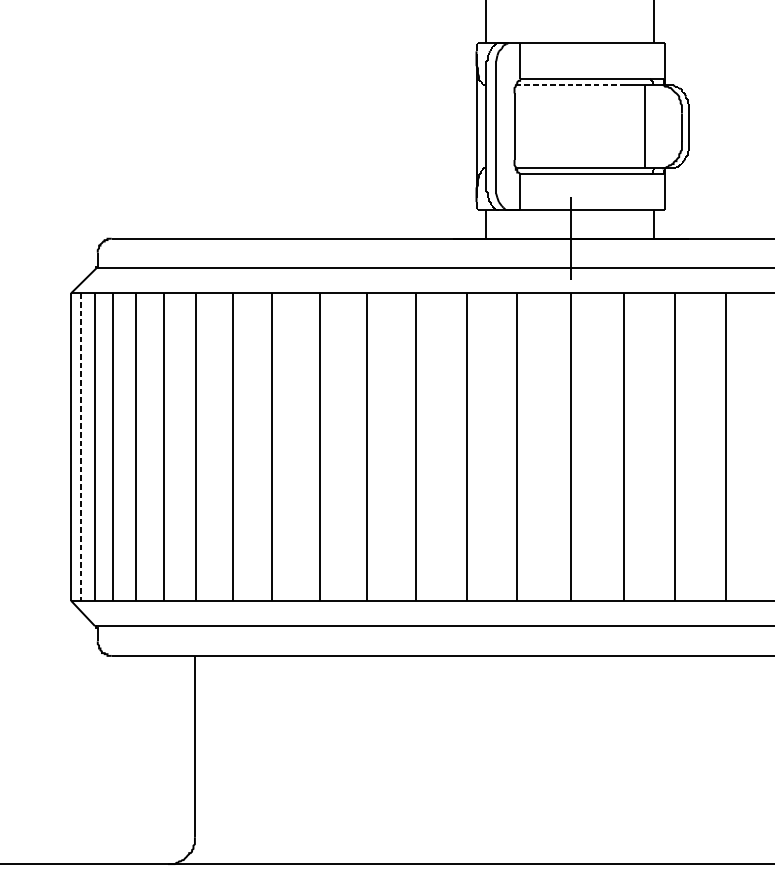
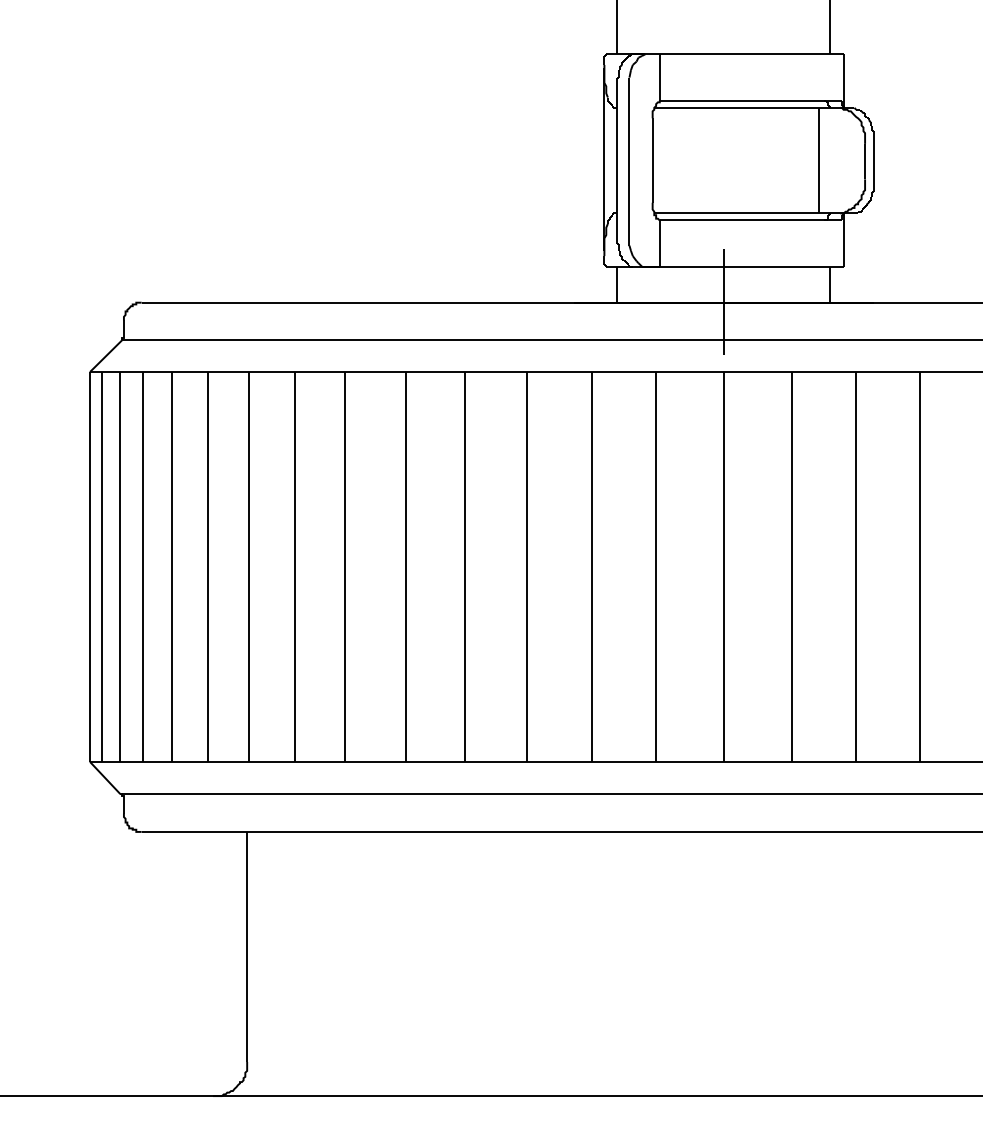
line: (569, 84) -> (722, 107), dashed -> solid
line: (80, 446) -> (102, 566), dashed -> solid

